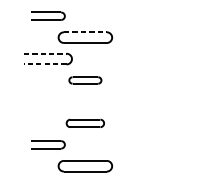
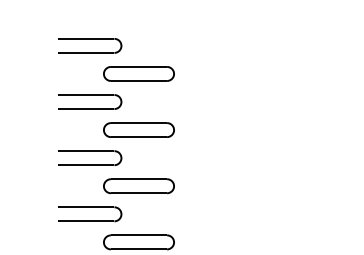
part: (48, 15) -> (90, 45), size x1.43
line: (85, 31) -> (139, 66), dashed -> solid
line: (45, 54) -> (86, 95), dashed -> solid
line: (44, 64) -> (85, 109), dashed -> solid
part: (85, 80) -> (138, 129), size x1.67
part: (48, 101) -> (90, 157), added
part: (85, 123) -> (138, 186), size x1.43
part: (48, 144) -> (90, 214), size x1.43

